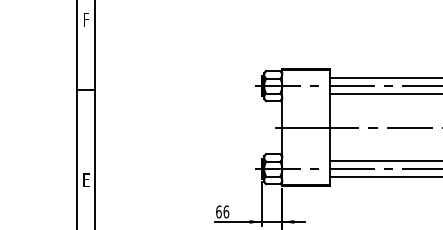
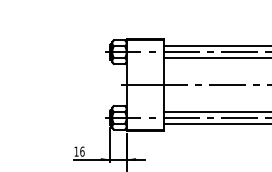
text: (218, 211) -> (76, 151), 66 -> 16

